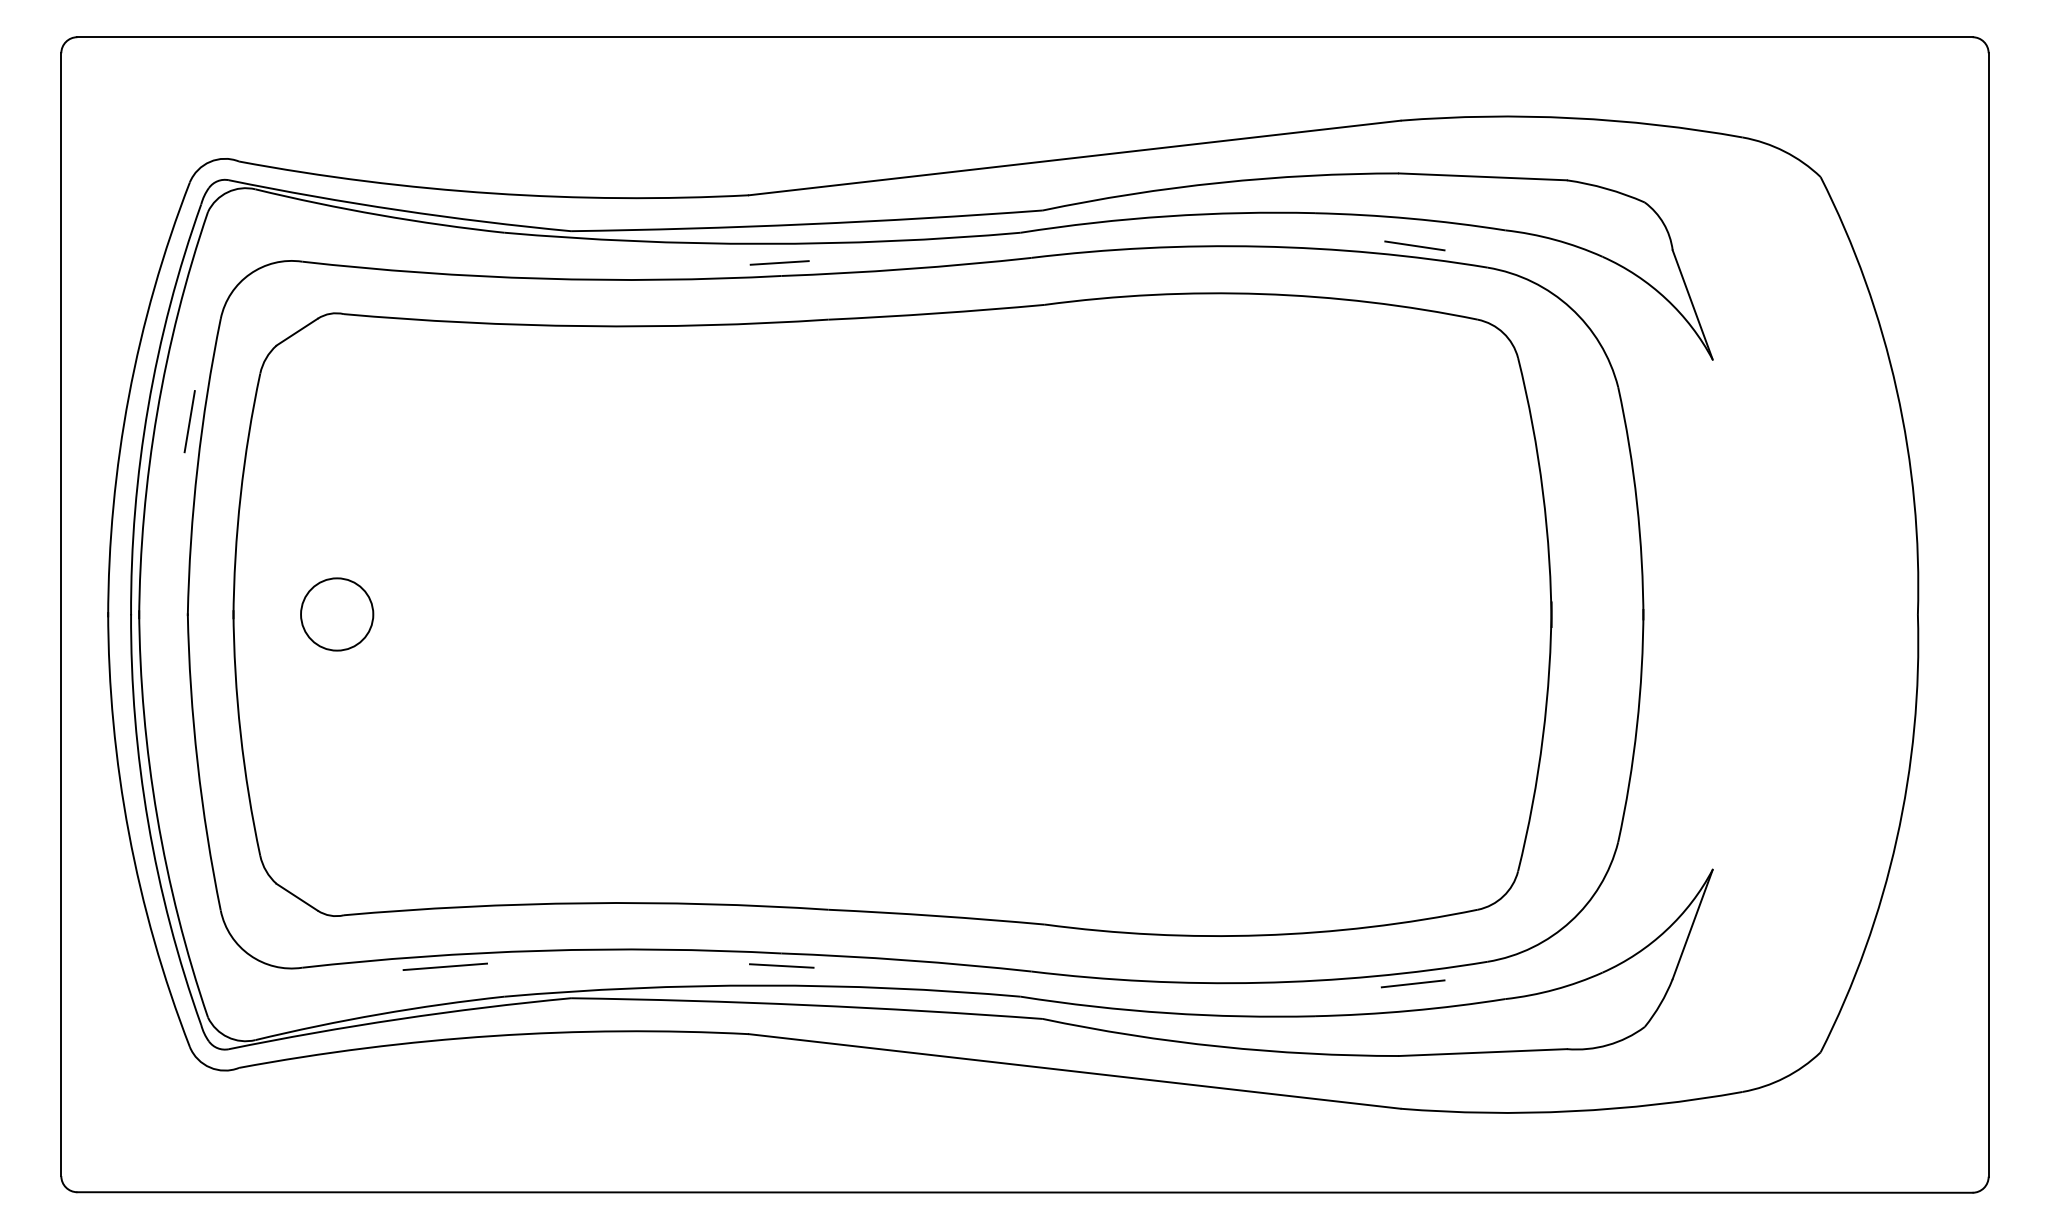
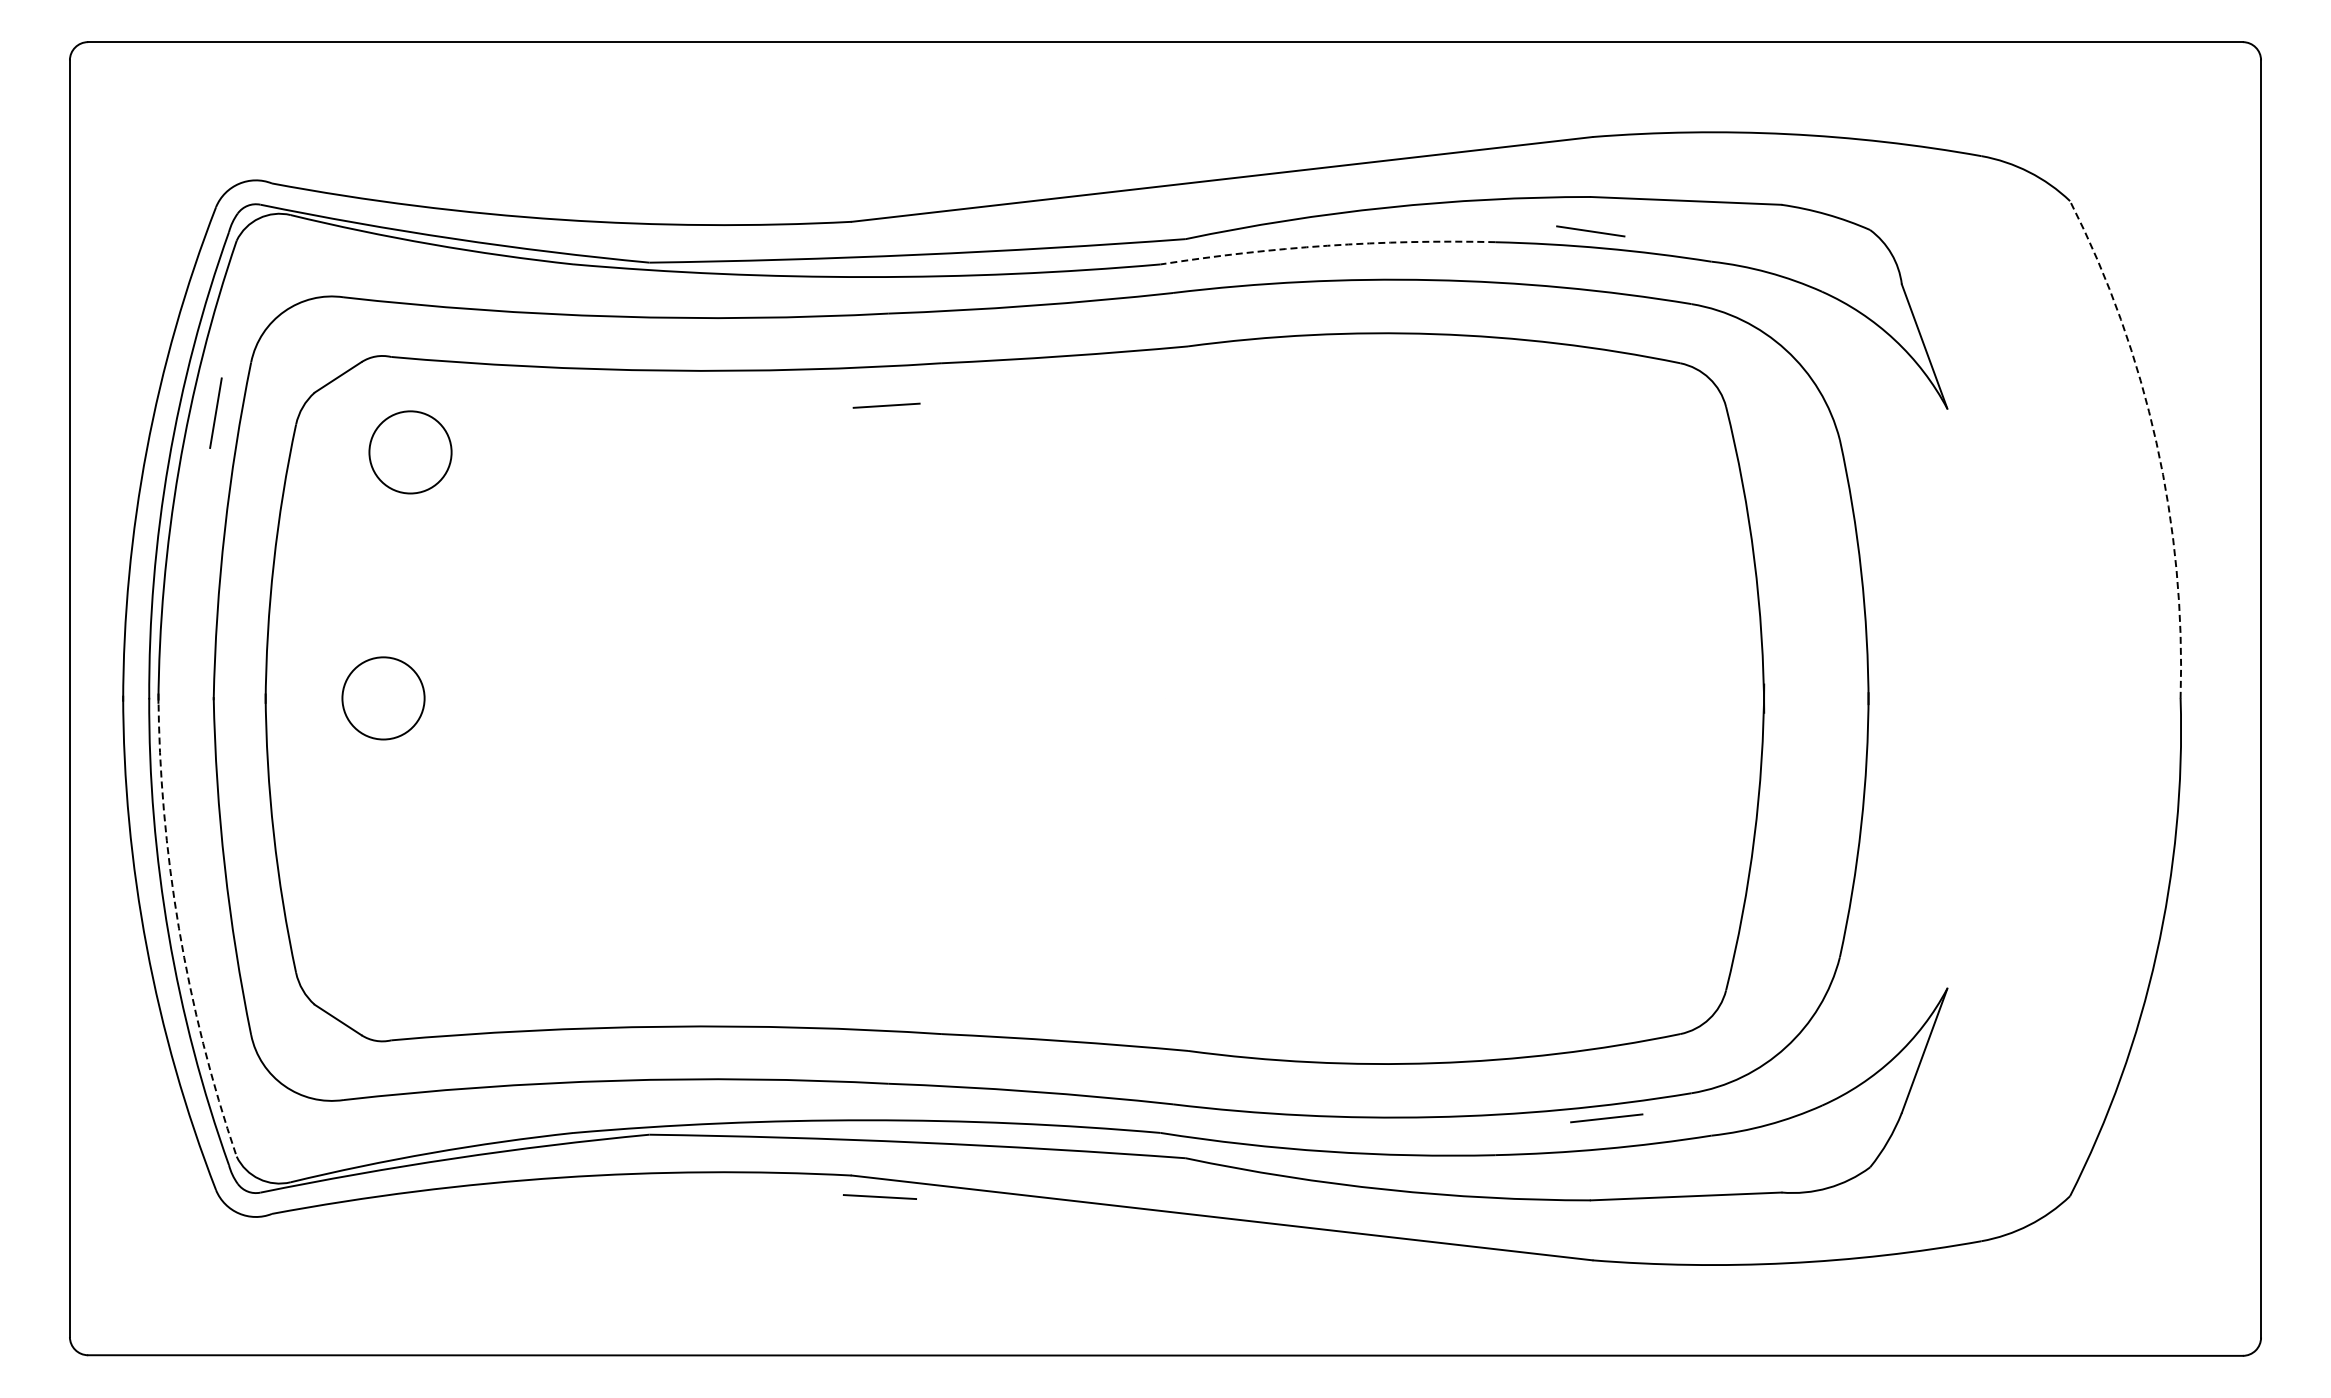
arc: (1167, 216) -> (1327, 245), solid -> dashed
line: (1414, 246) -> (1590, 231), moved
line: (779, 262) -> (886, 405), moved
arc: (1896, 390) -> (2156, 443), solid -> dashed
circle: (360, 398) -> (410, 452), added
line: (189, 421) -> (215, 412), moved
arc: (156, 816) -> (178, 928), solid -> dashed
line: (781, 965) -> (879, 1196), moved
line: (445, 966) -> (506, 1098), removed

